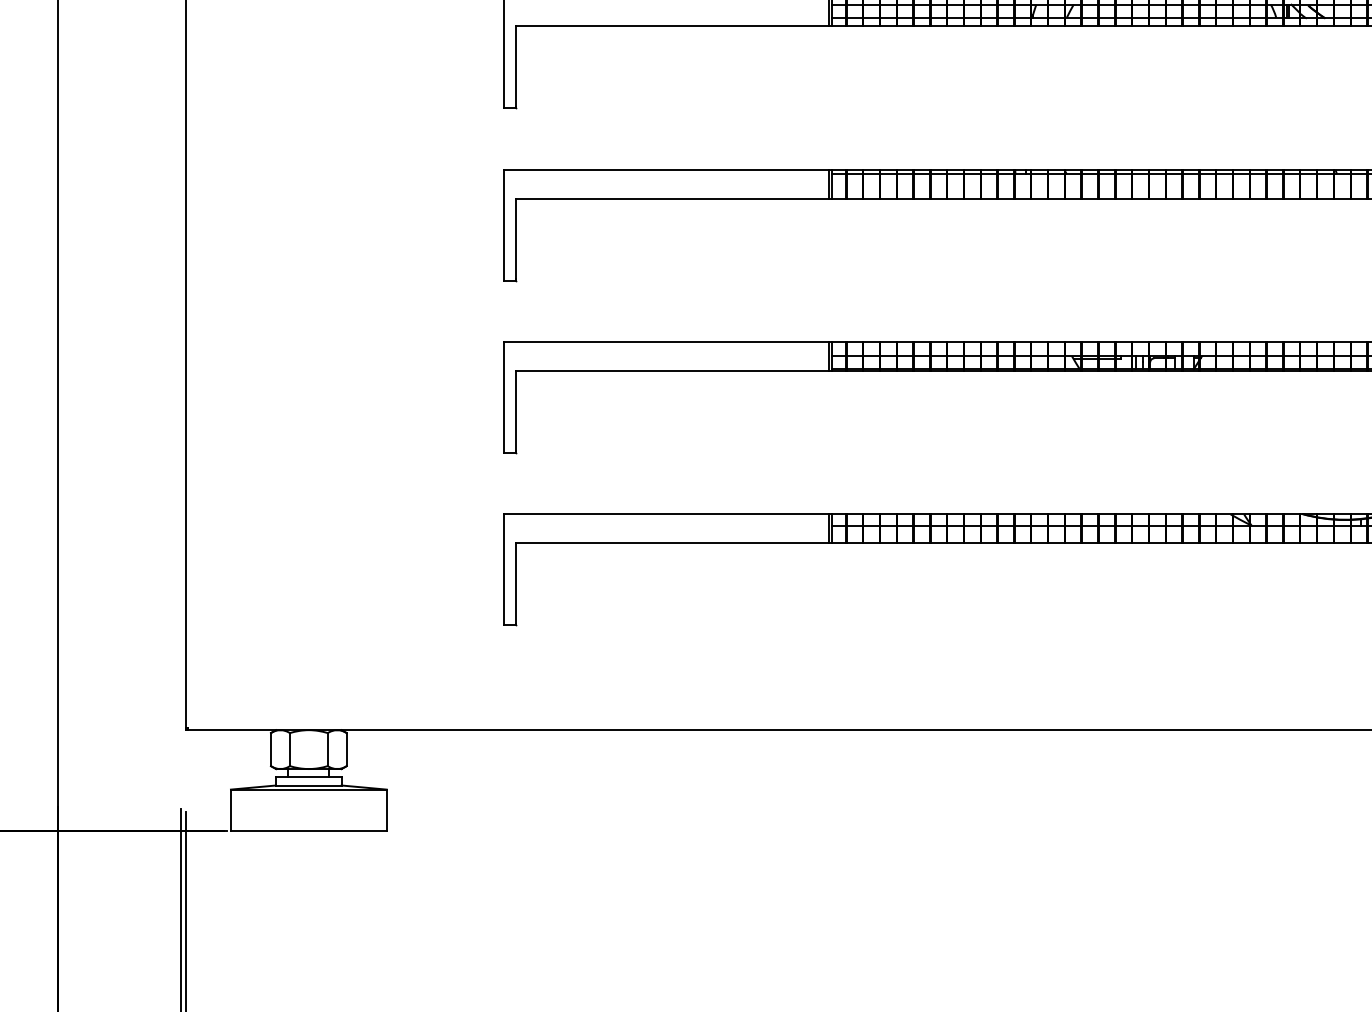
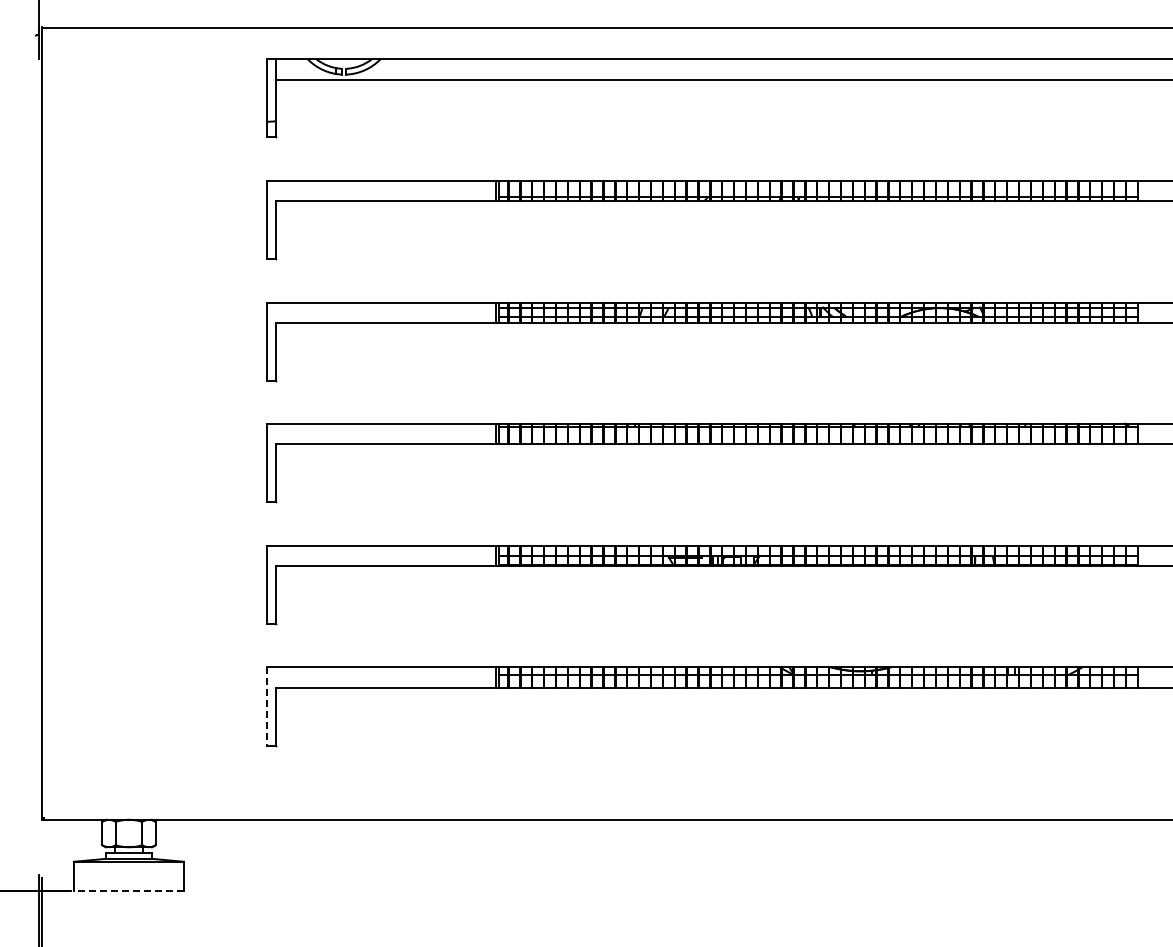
line: (503, 571) -> (266, 707), solid -> dashed
line: (308, 830) -> (128, 890), solid -> dashed

